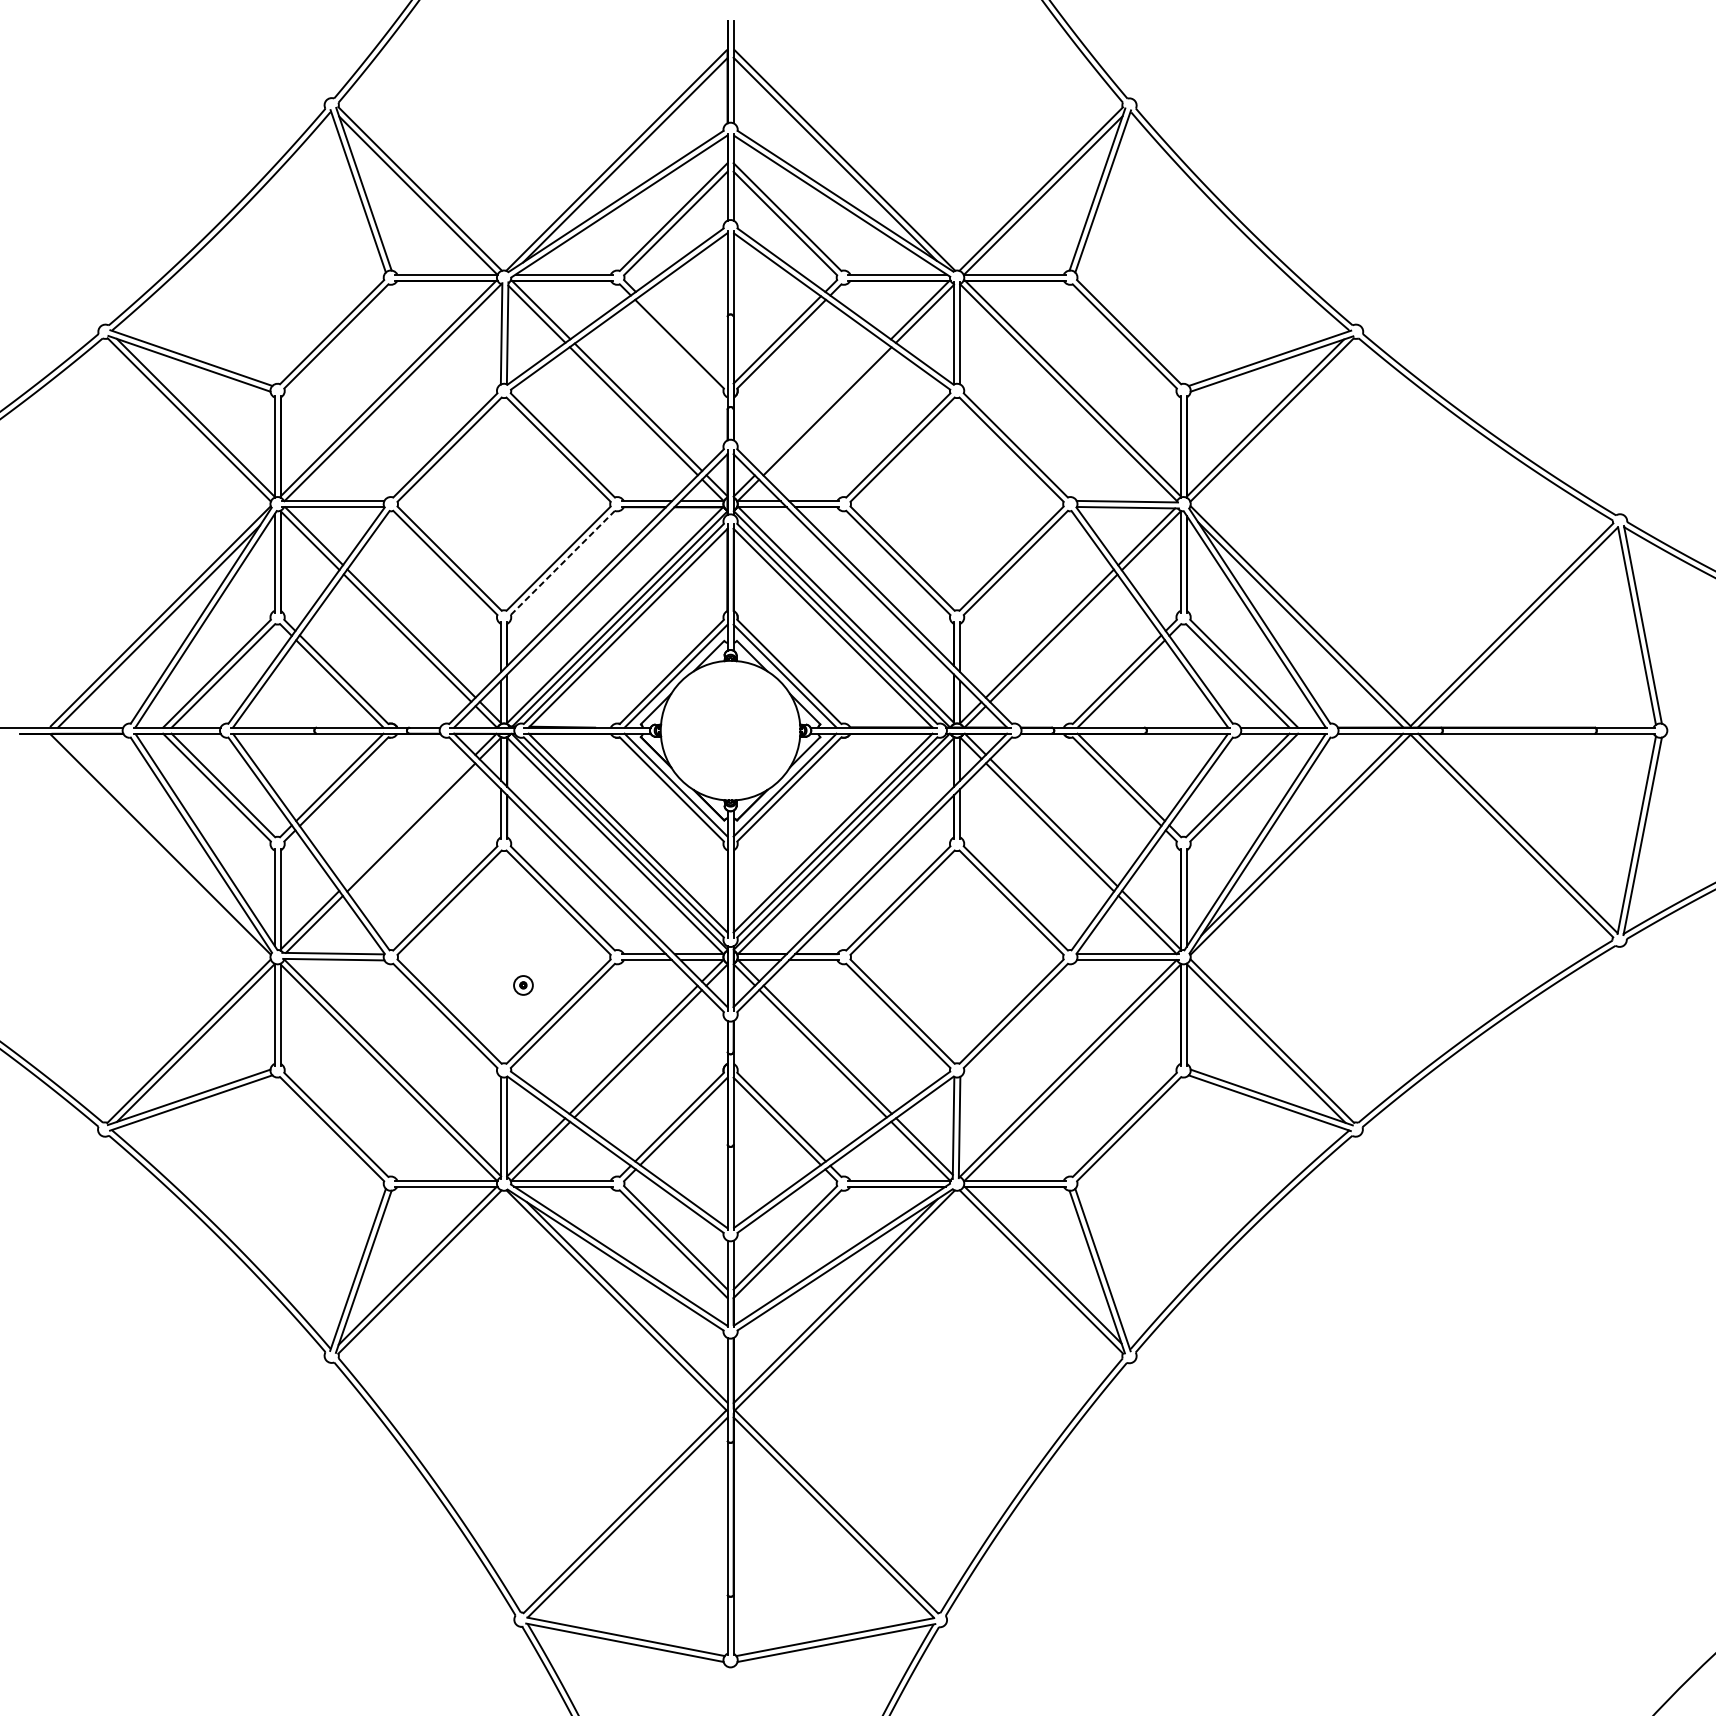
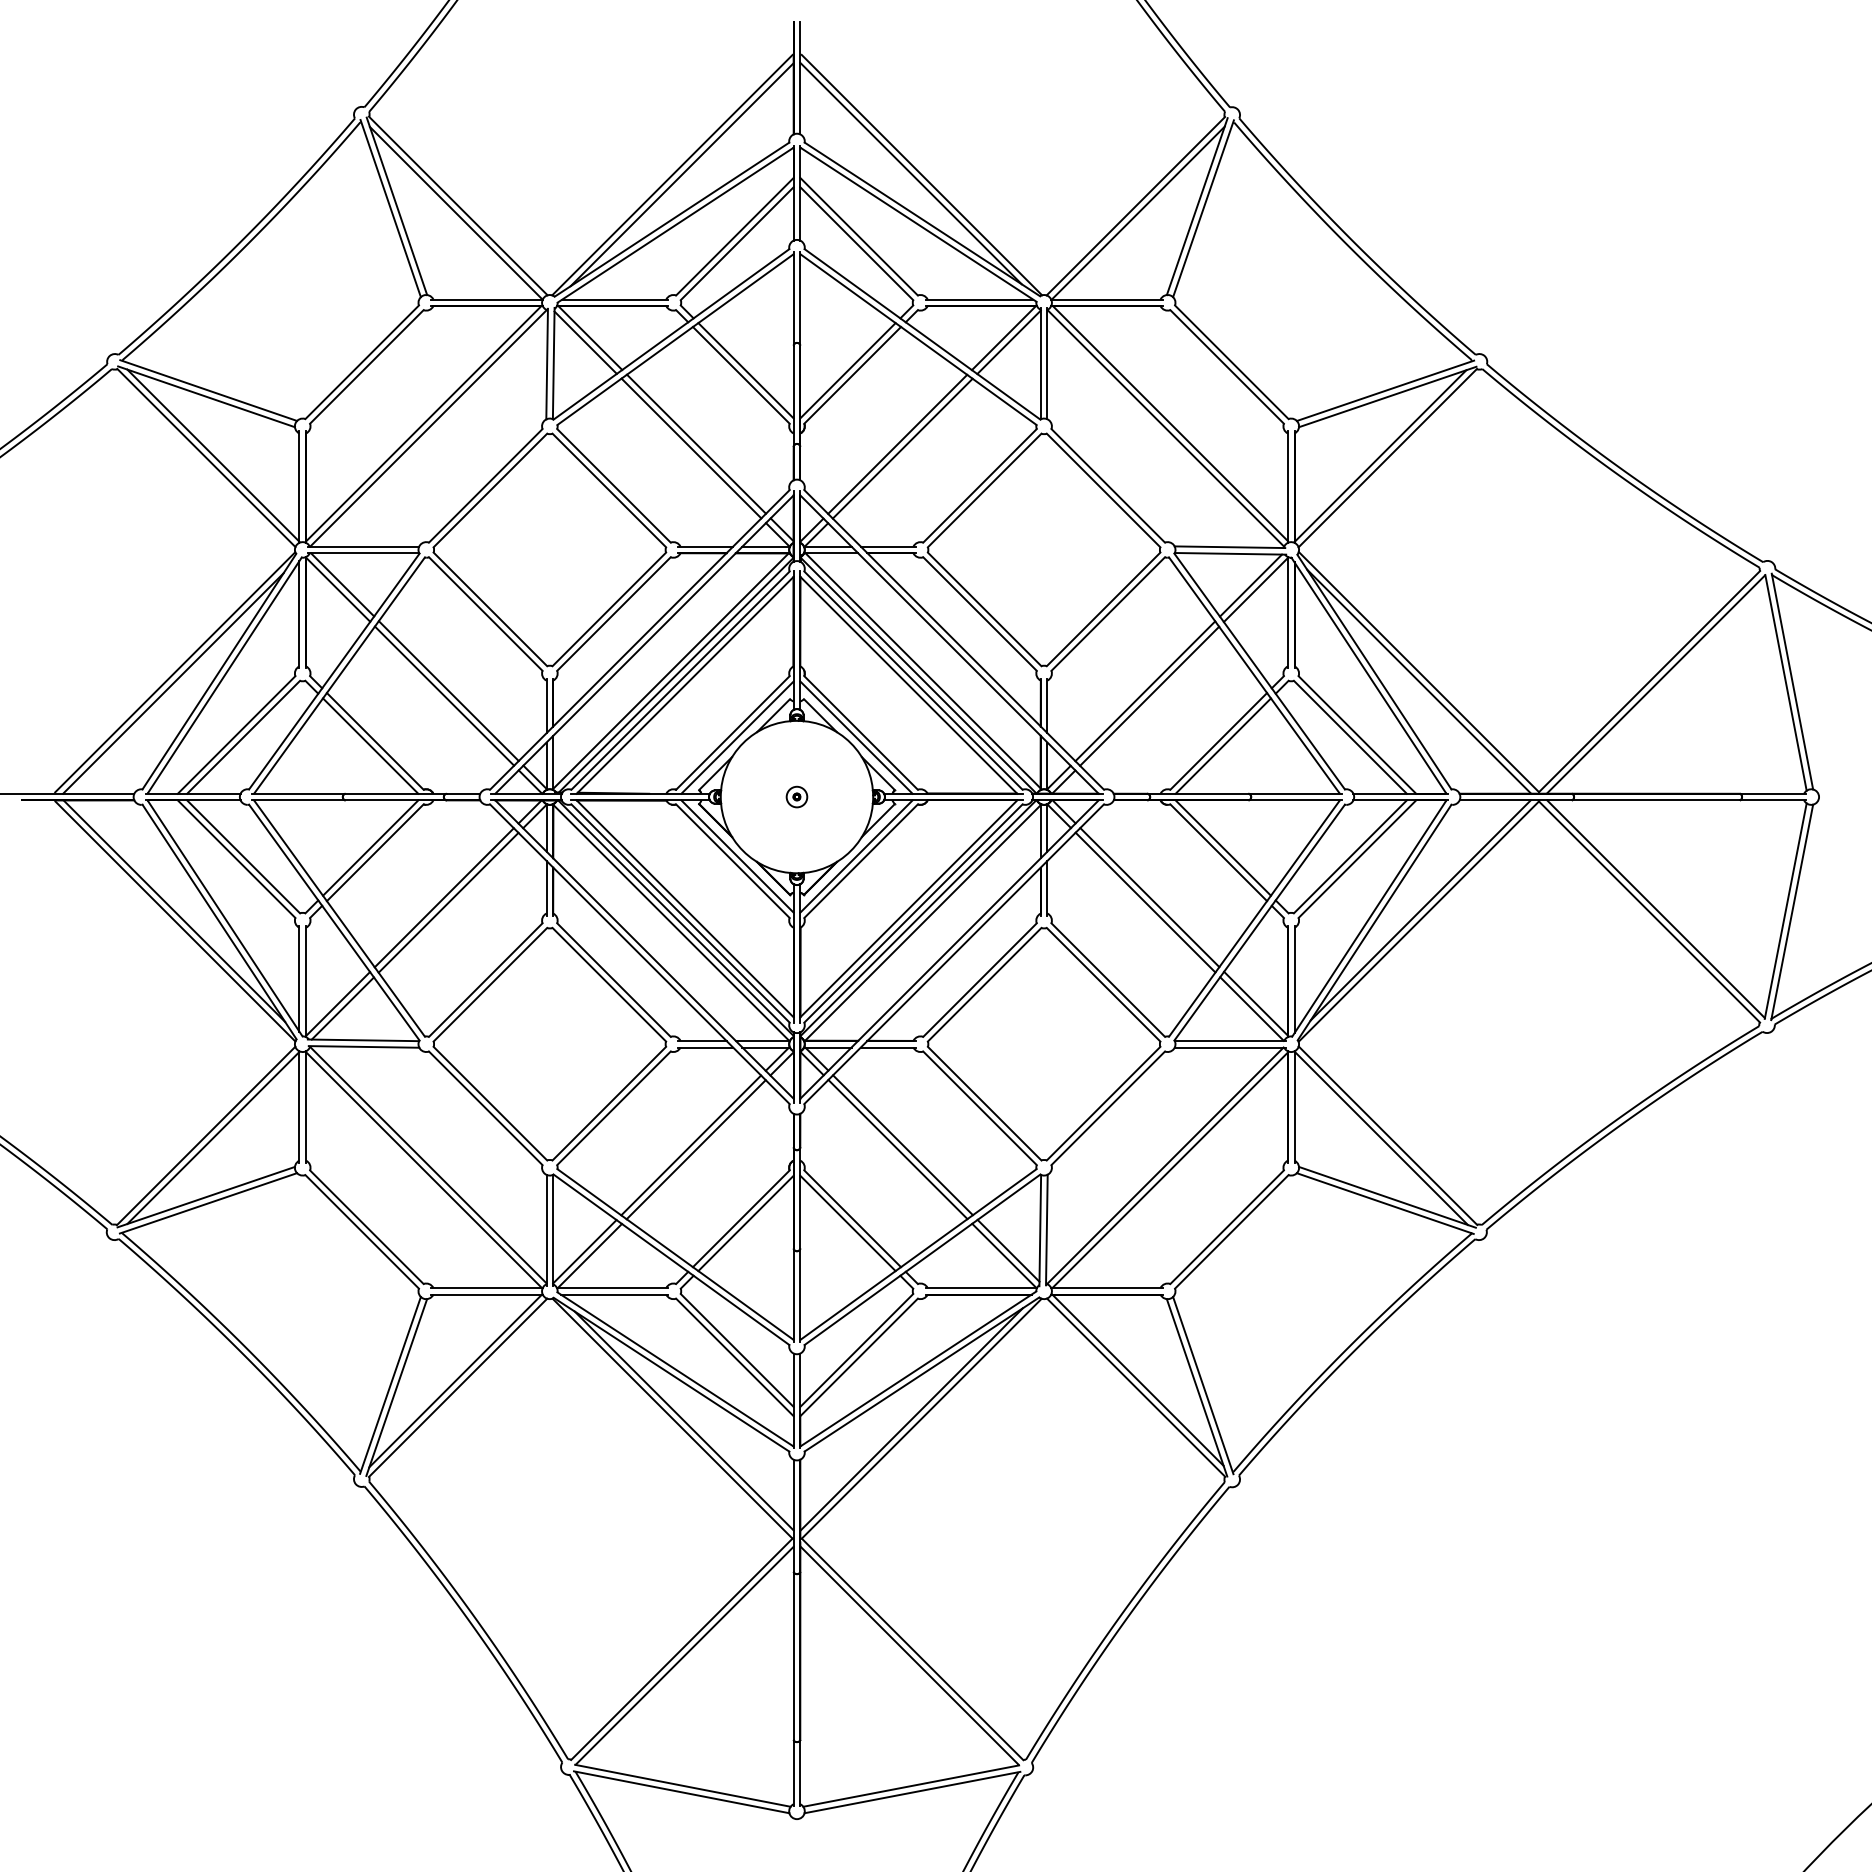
line: (683, 339) -> (745, 370), added
line: (822, 406) -> (897, 443), added
line: (563, 562) -> (614, 613), dashed -> solid
line: (406, 822) -> (443, 897), added
line: (160, 834) -> (174, 910), added
part: (523, 984) -> (796, 796), moved

